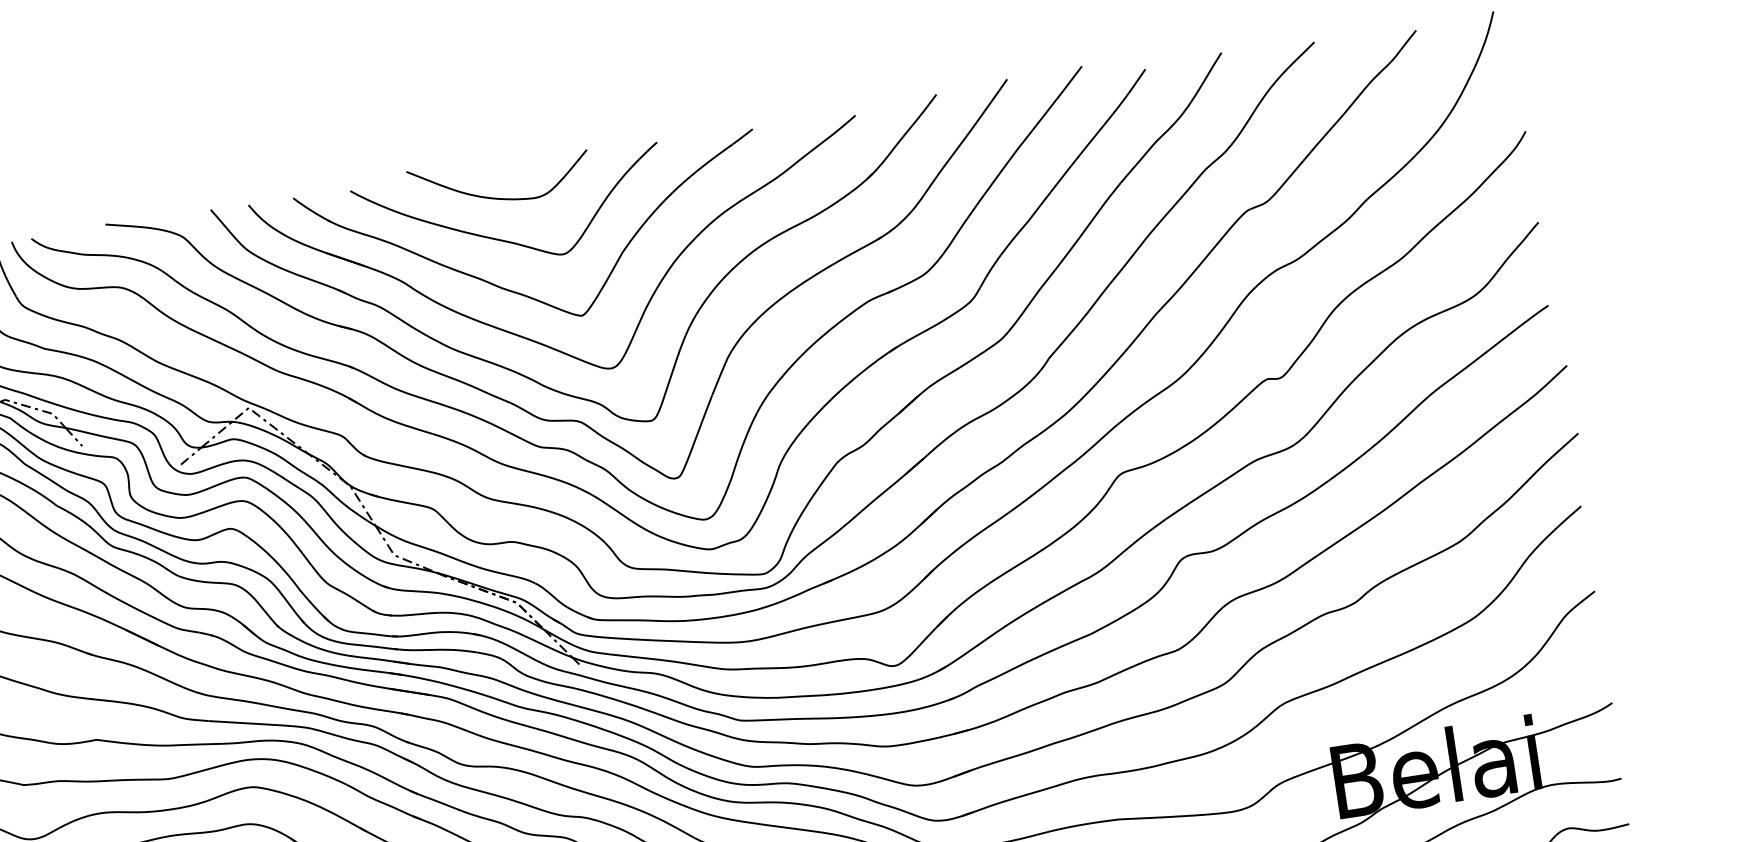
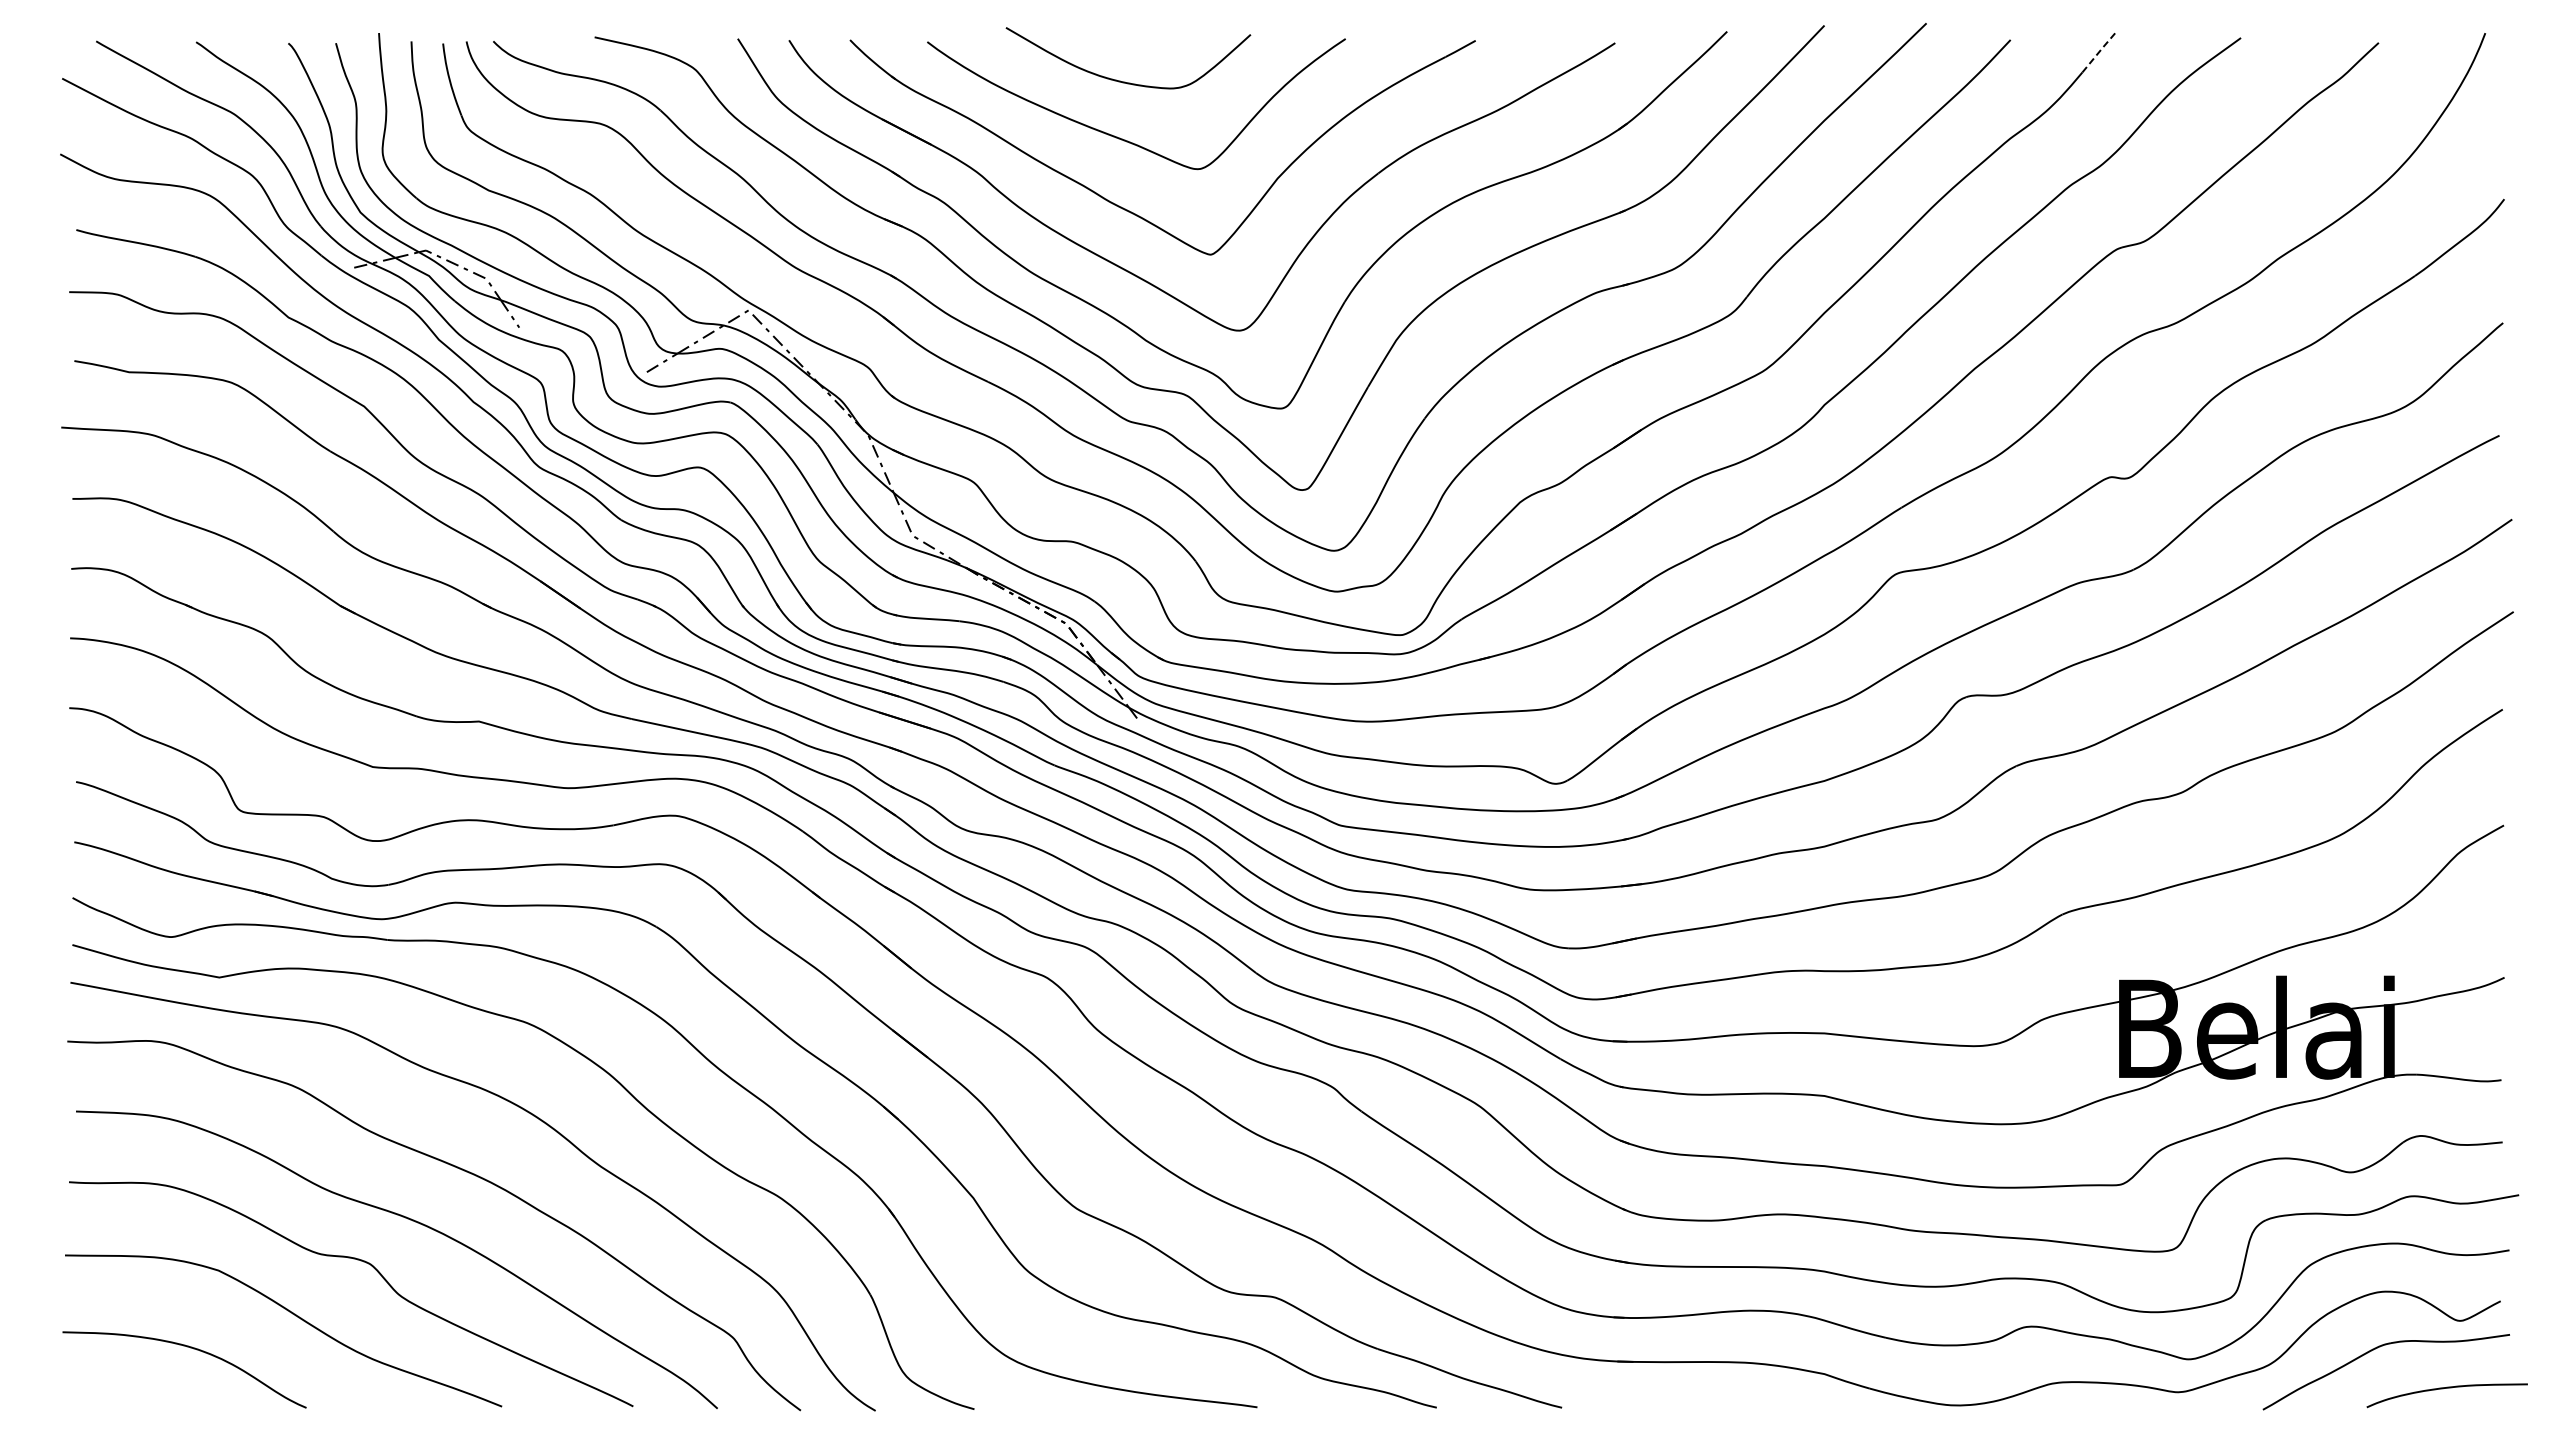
line: (1212, 67) -> (2099, 51), solid -> dashed

